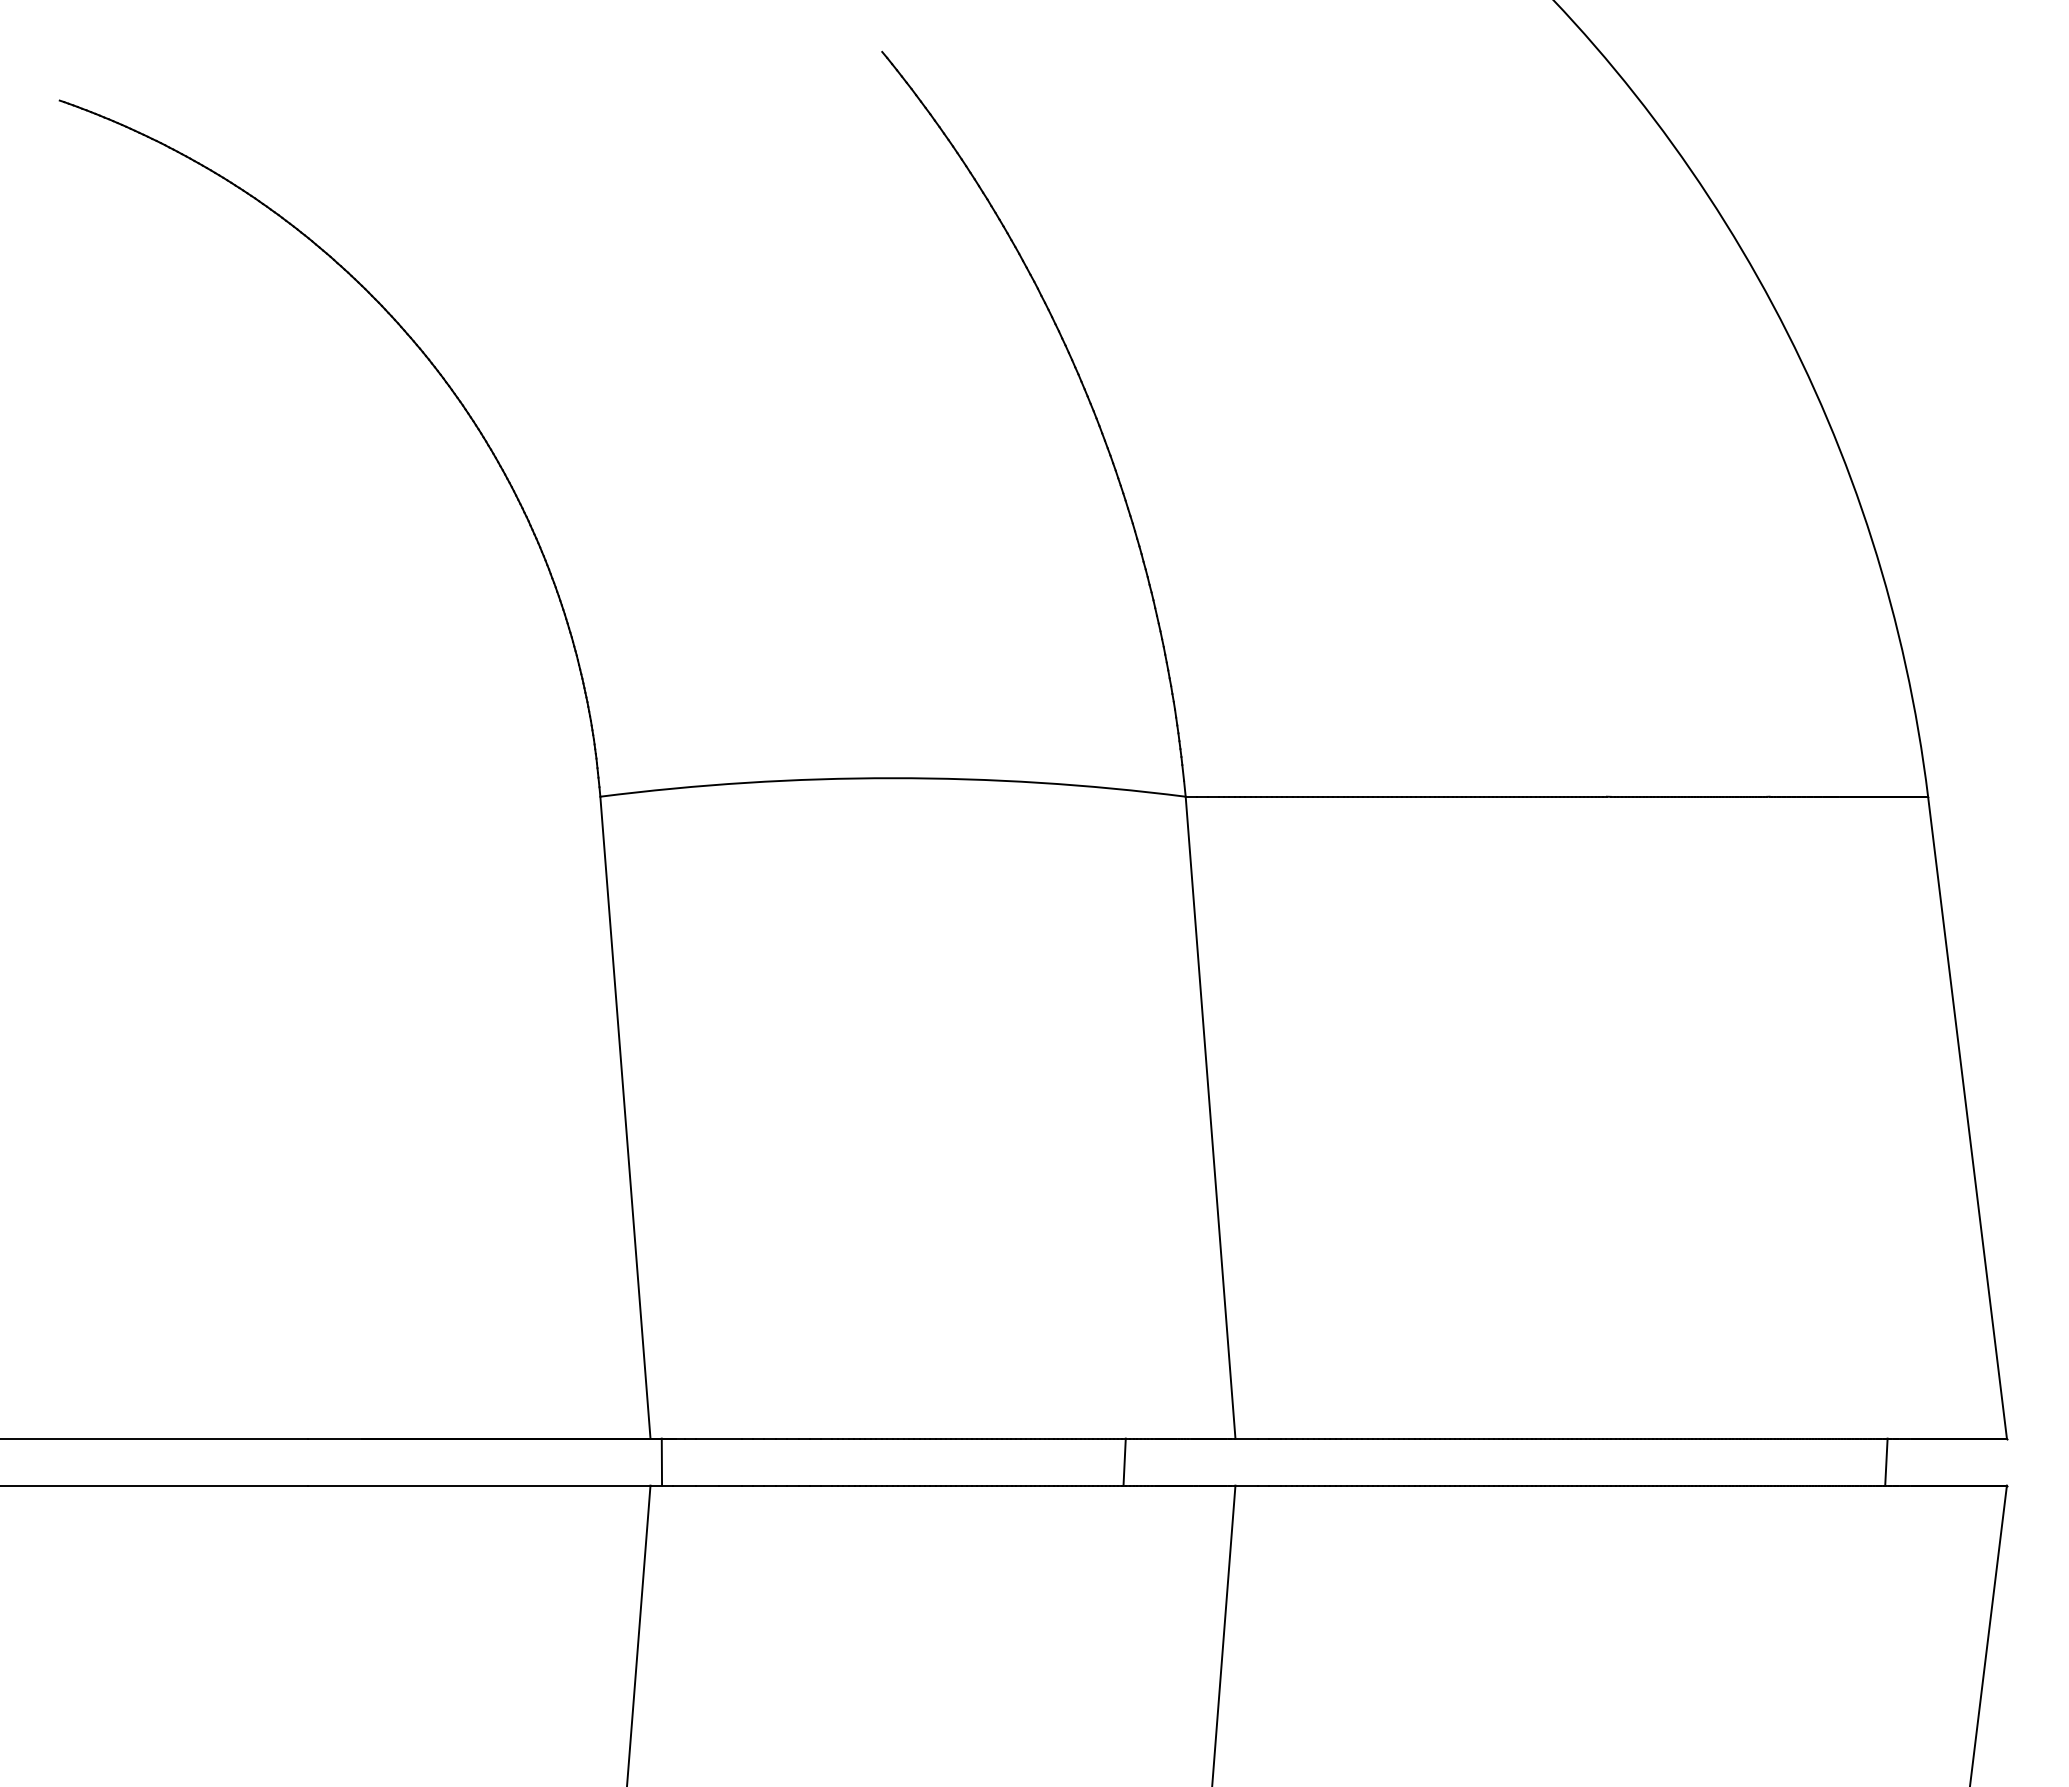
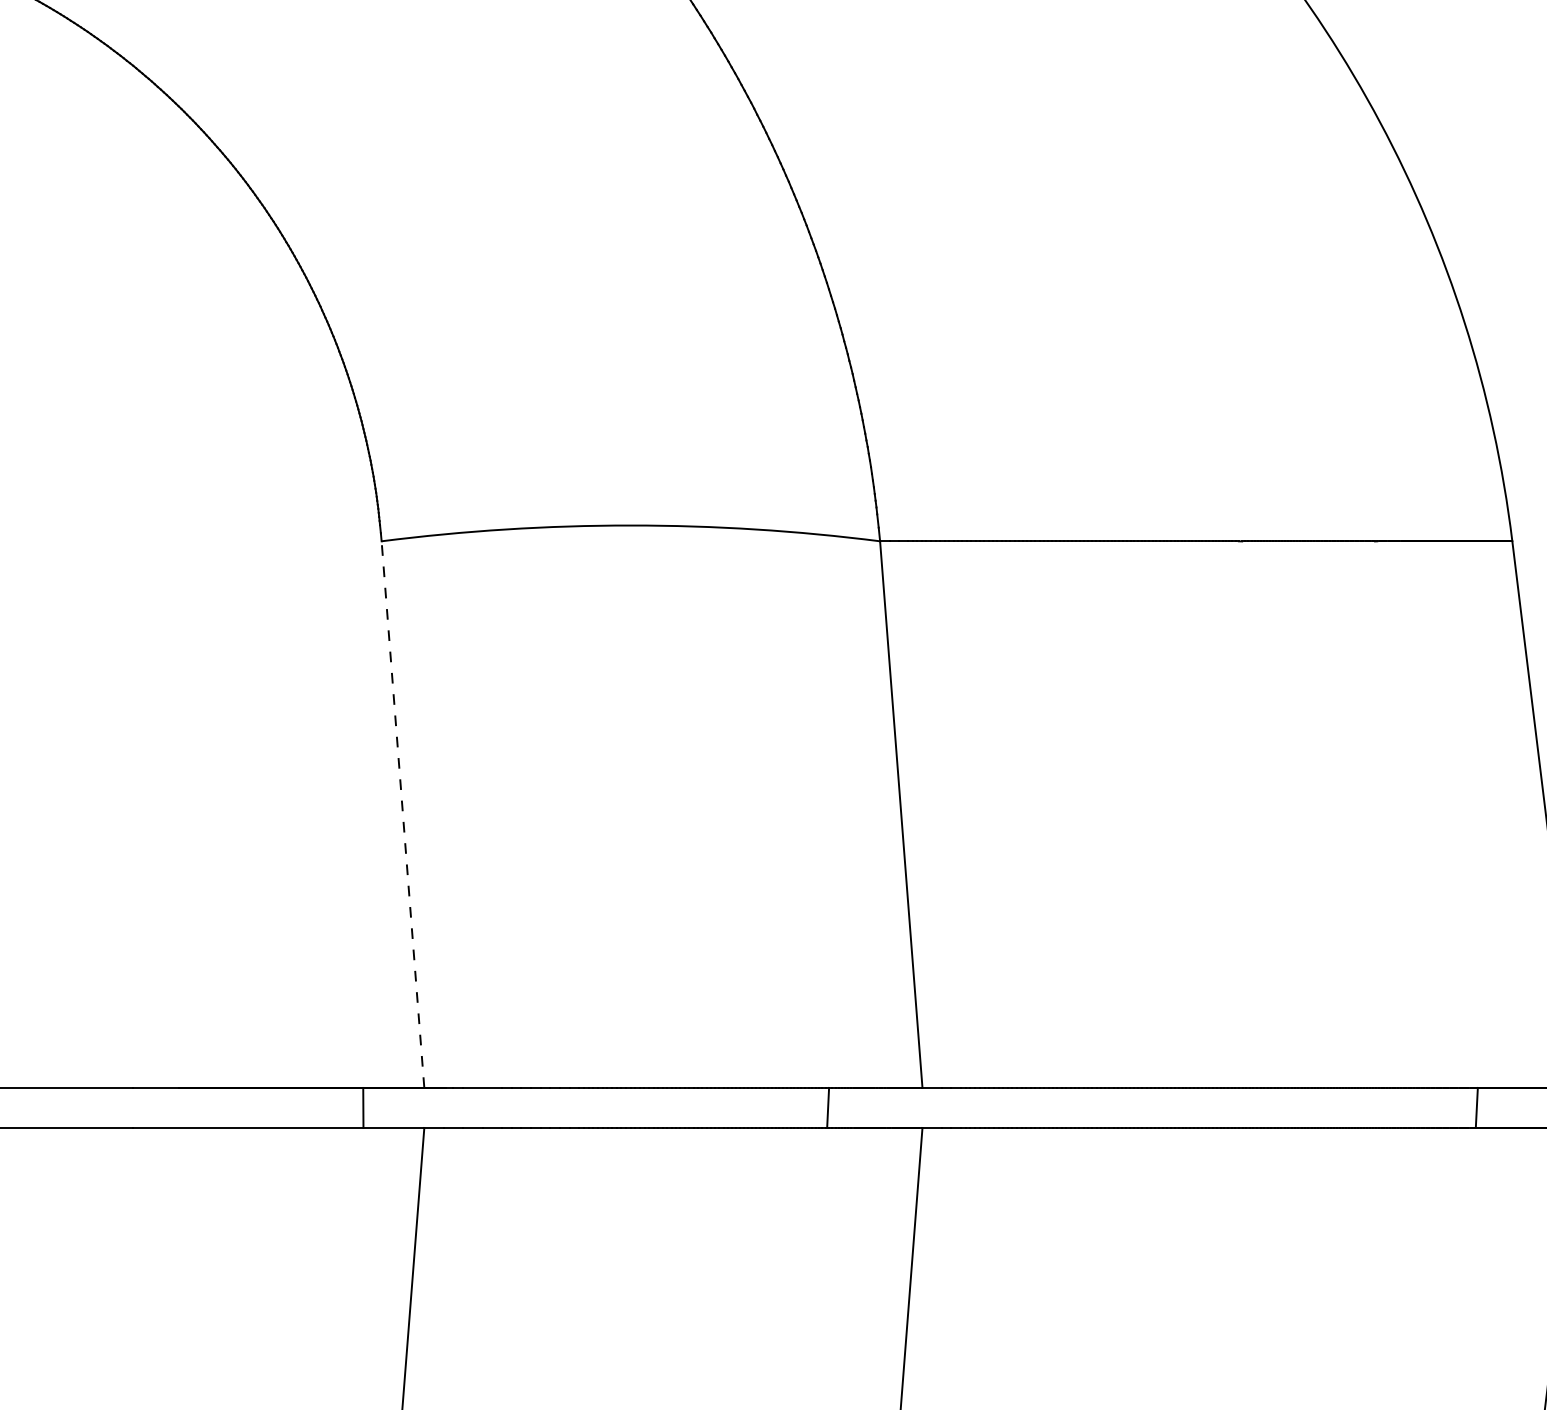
line: (625, 1117) -> (403, 814), solid -> dashed
line: (661, 1461) -> (363, 1107), moved

